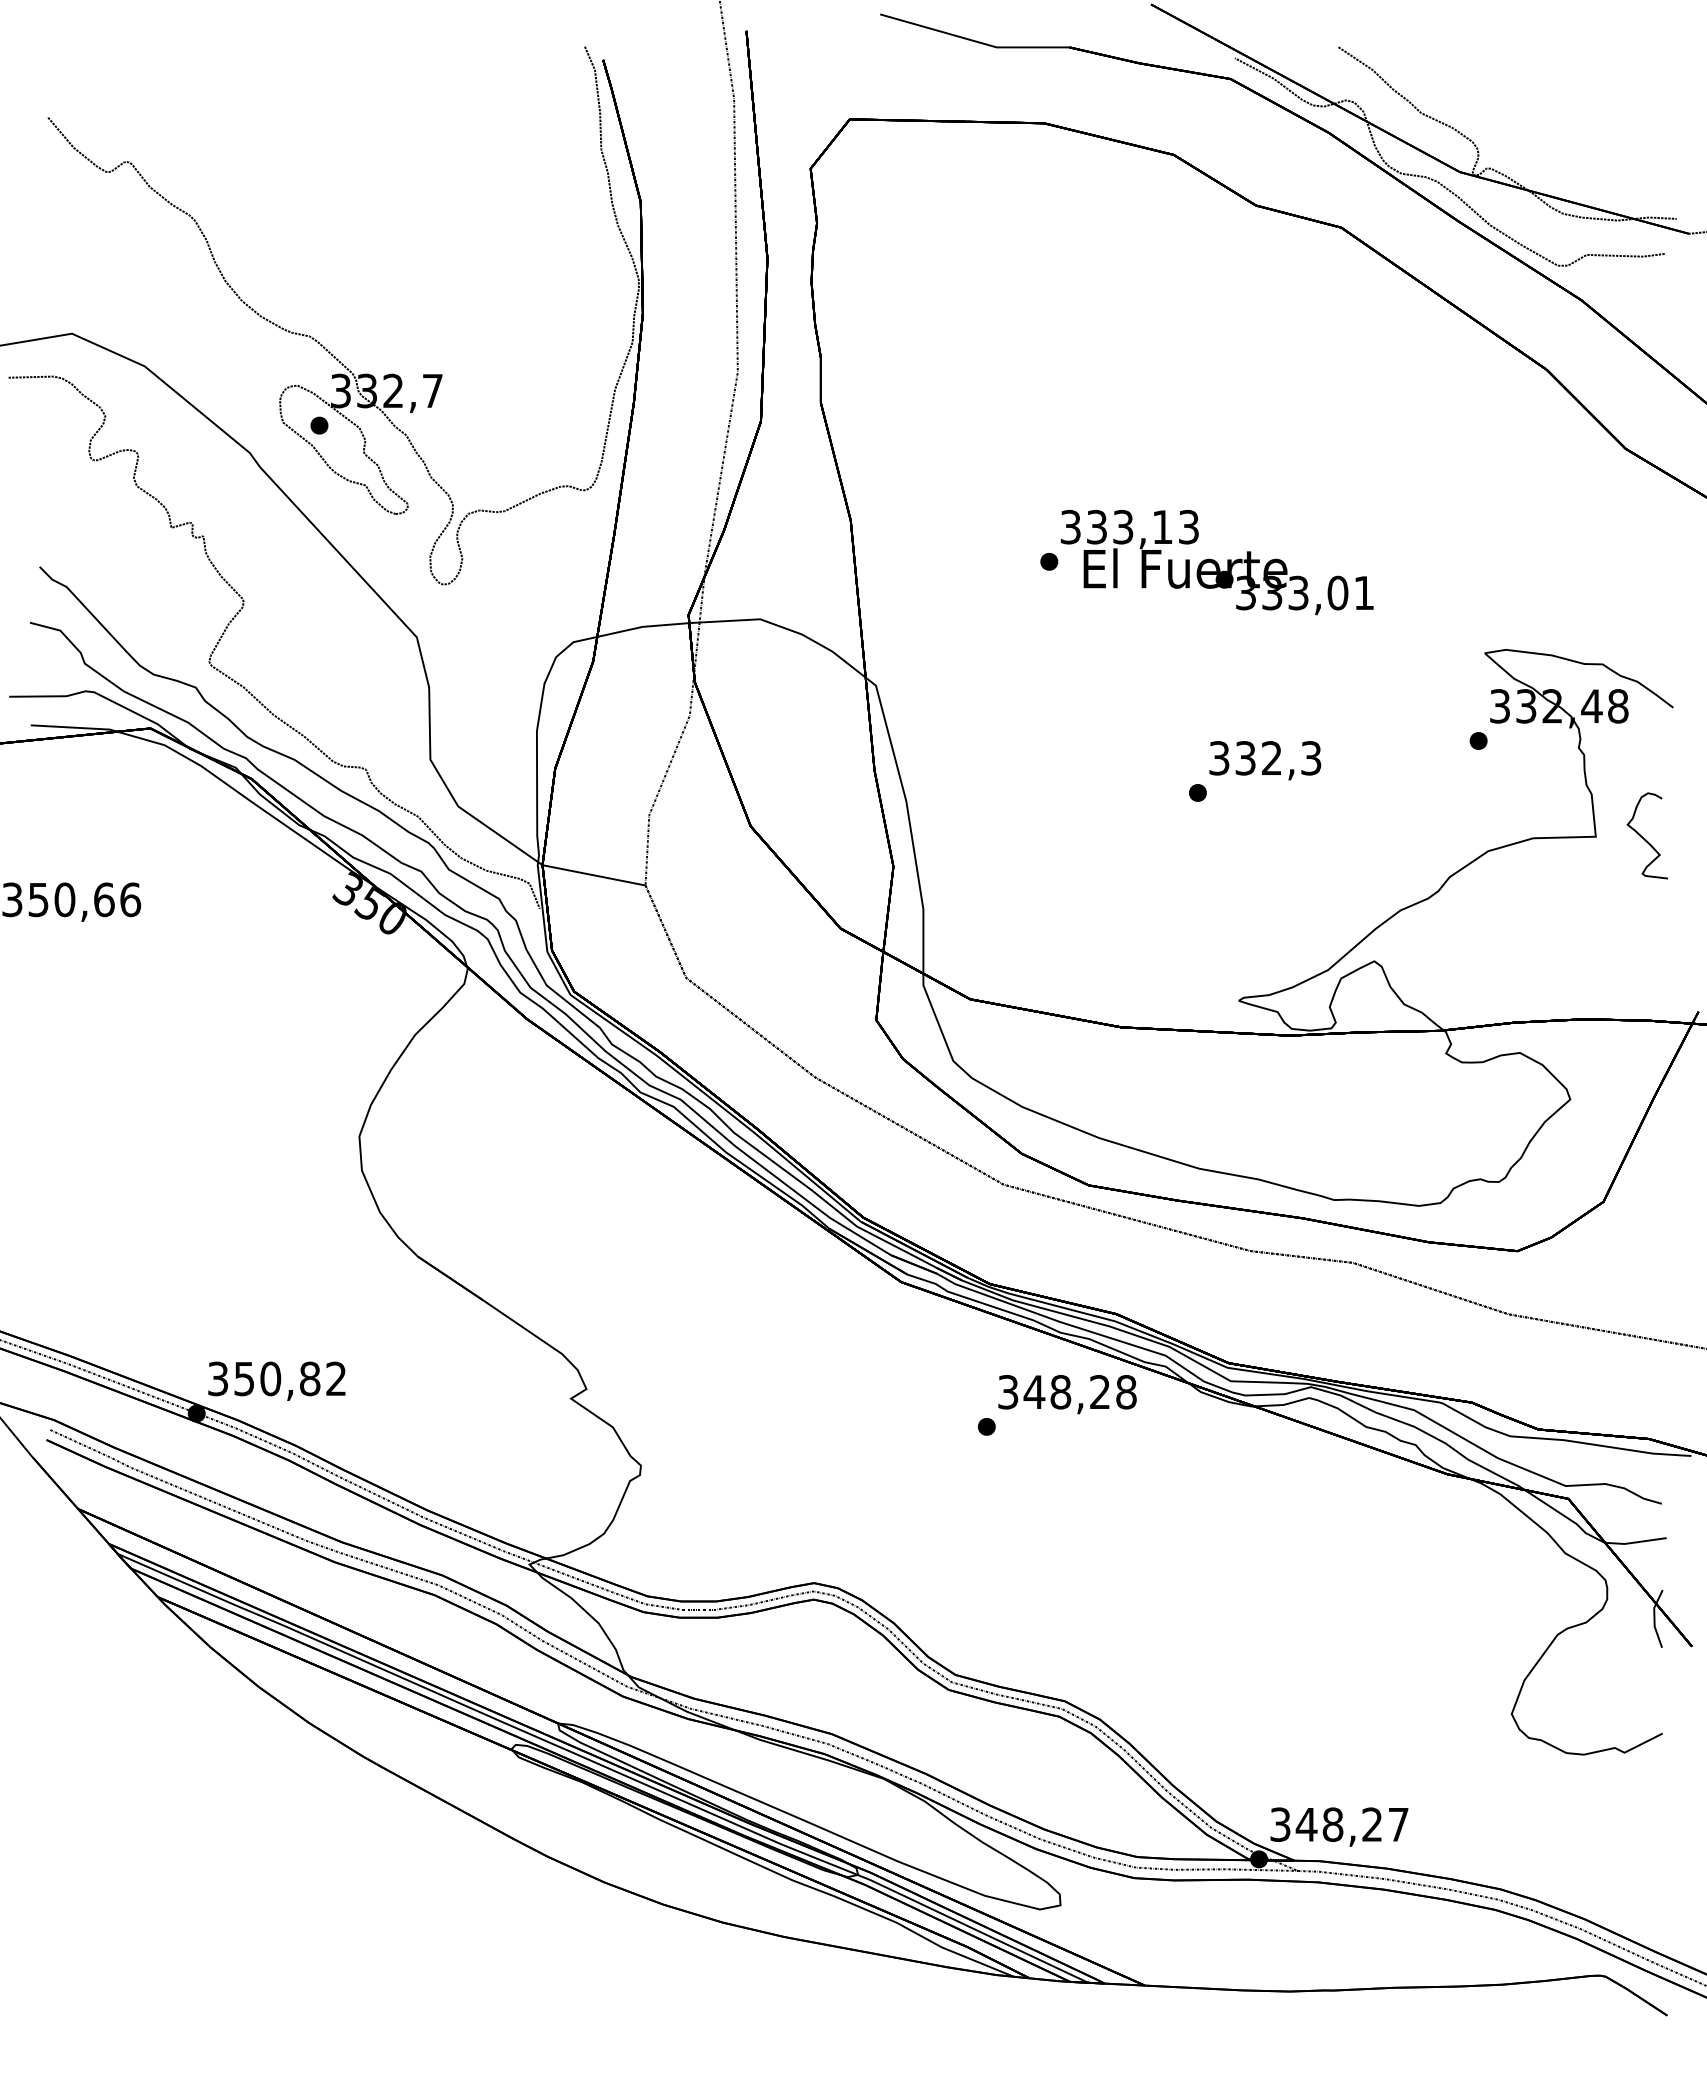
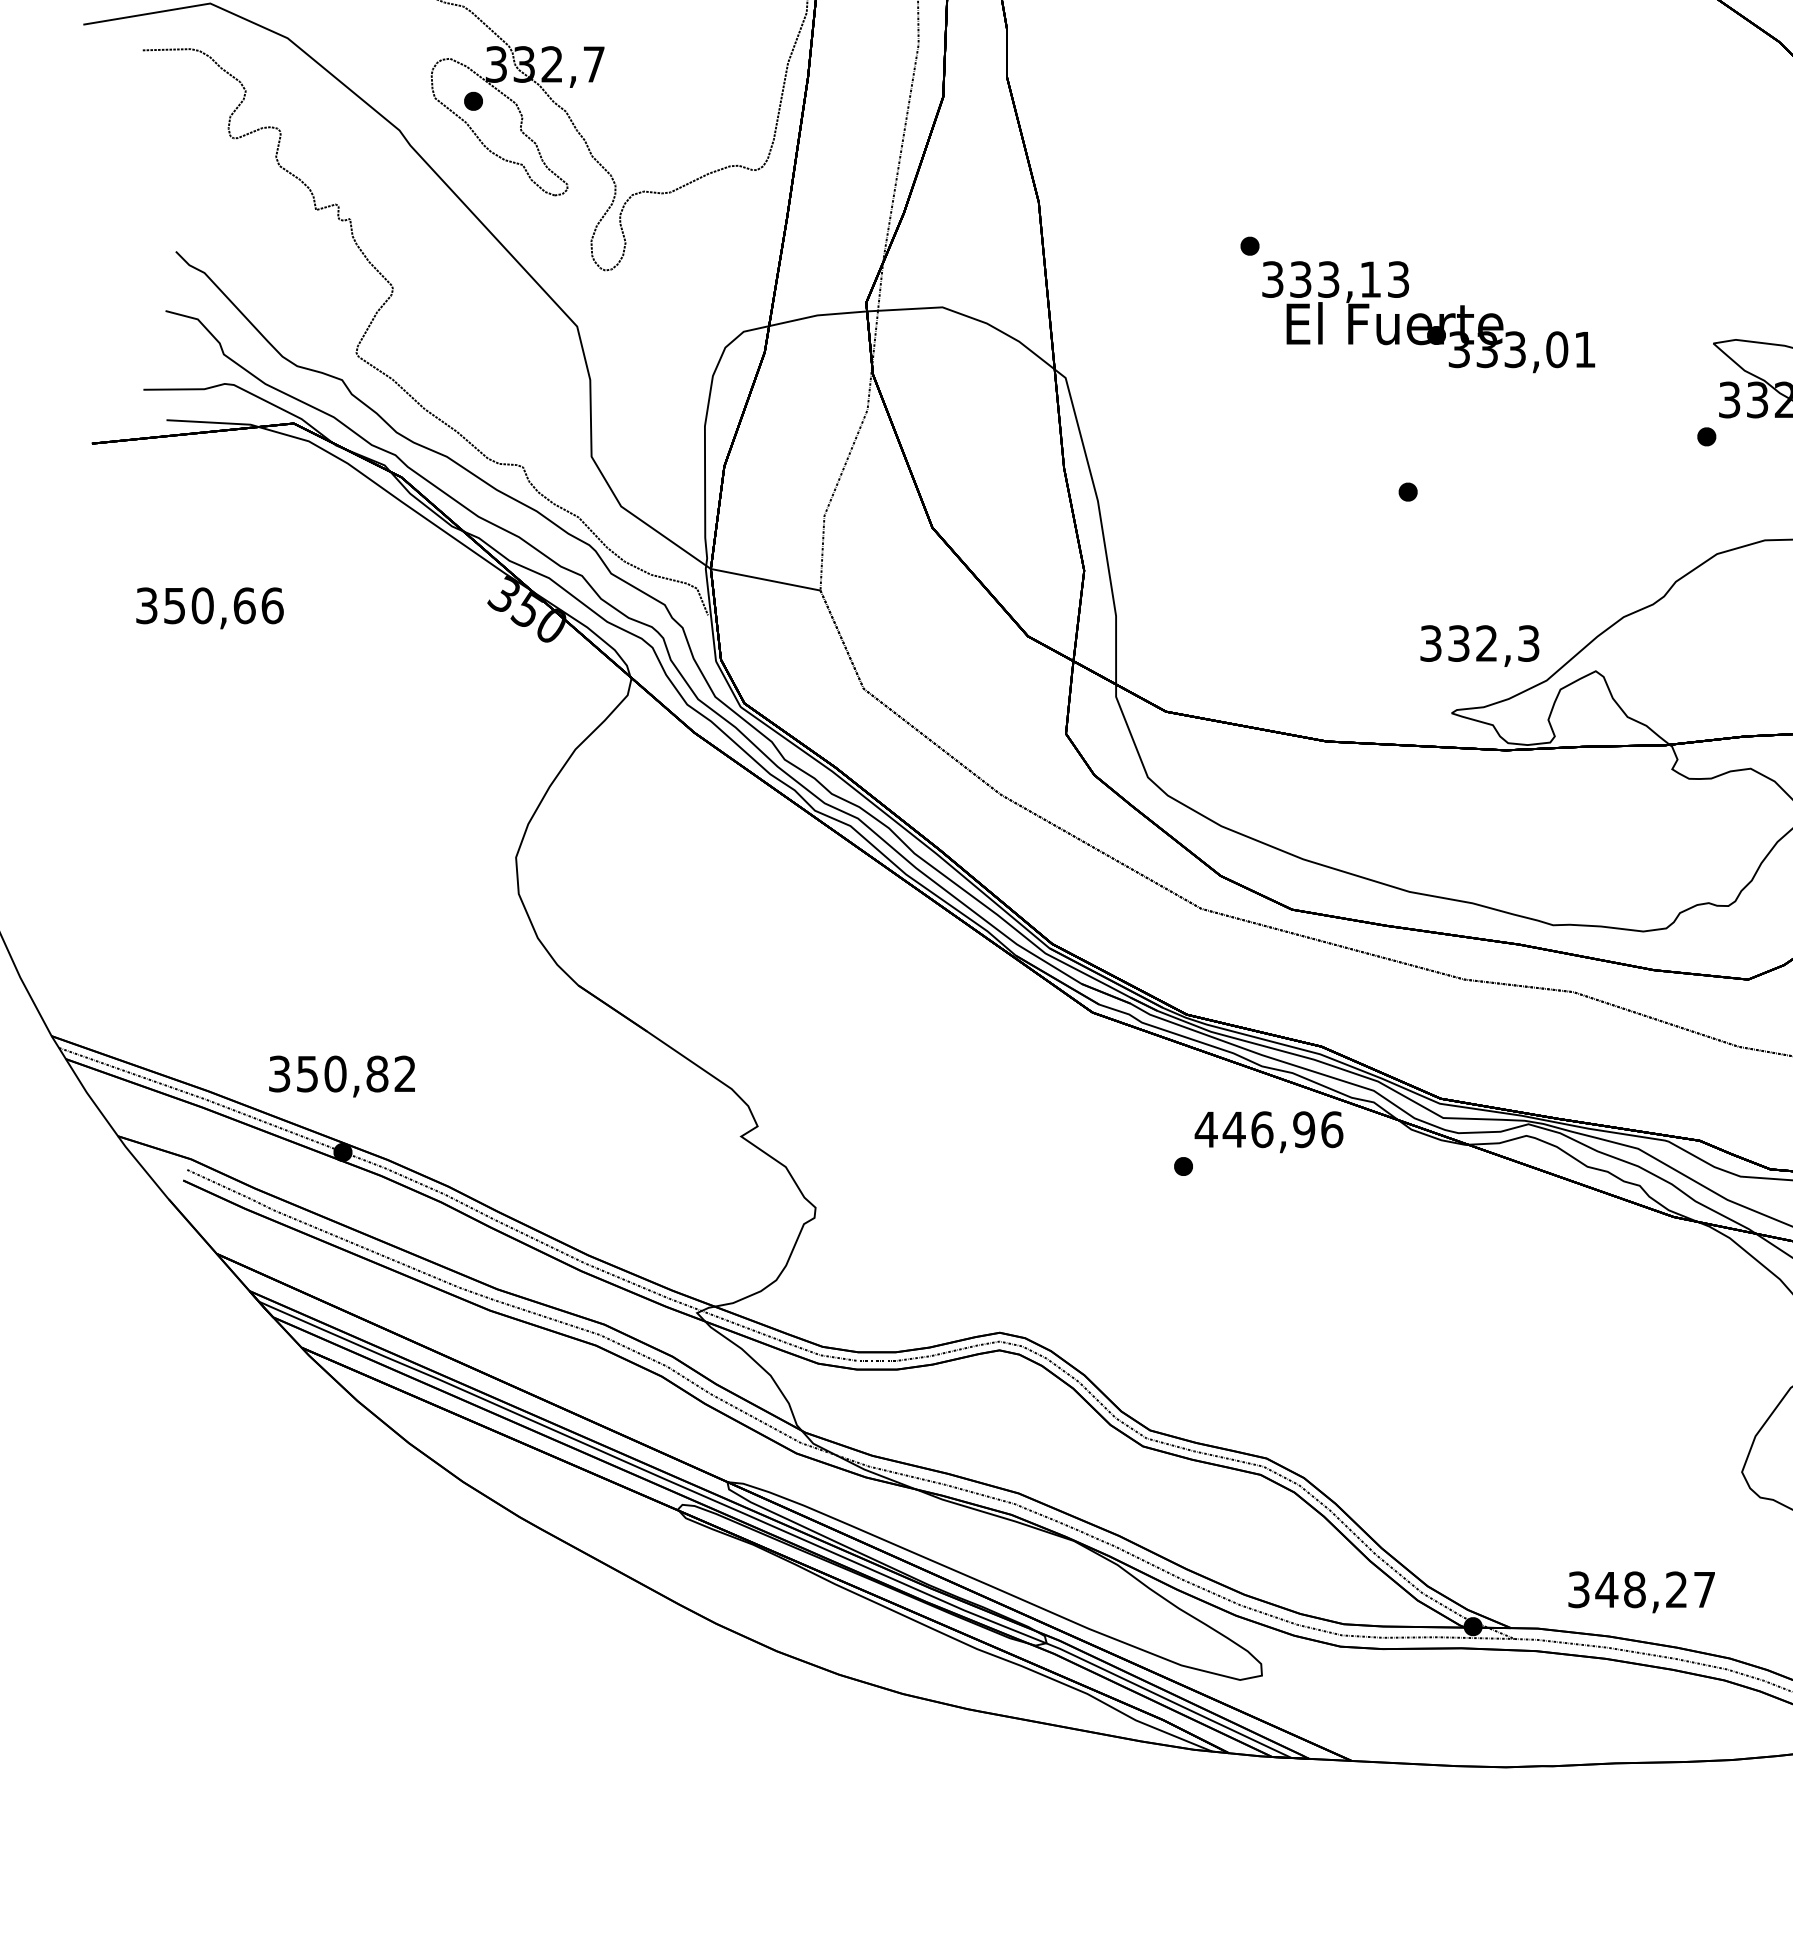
text: (1216, 562) -> (1427, 317), moved
text: (1265, 760) -> (1480, 645), moved
text: (276, 1380) -> (341, 1075), moved
text: (1066, 1392) -> (1268, 1129), 348,28 -> 446,96
text: (1339, 1826) -> (1641, 1591), moved

